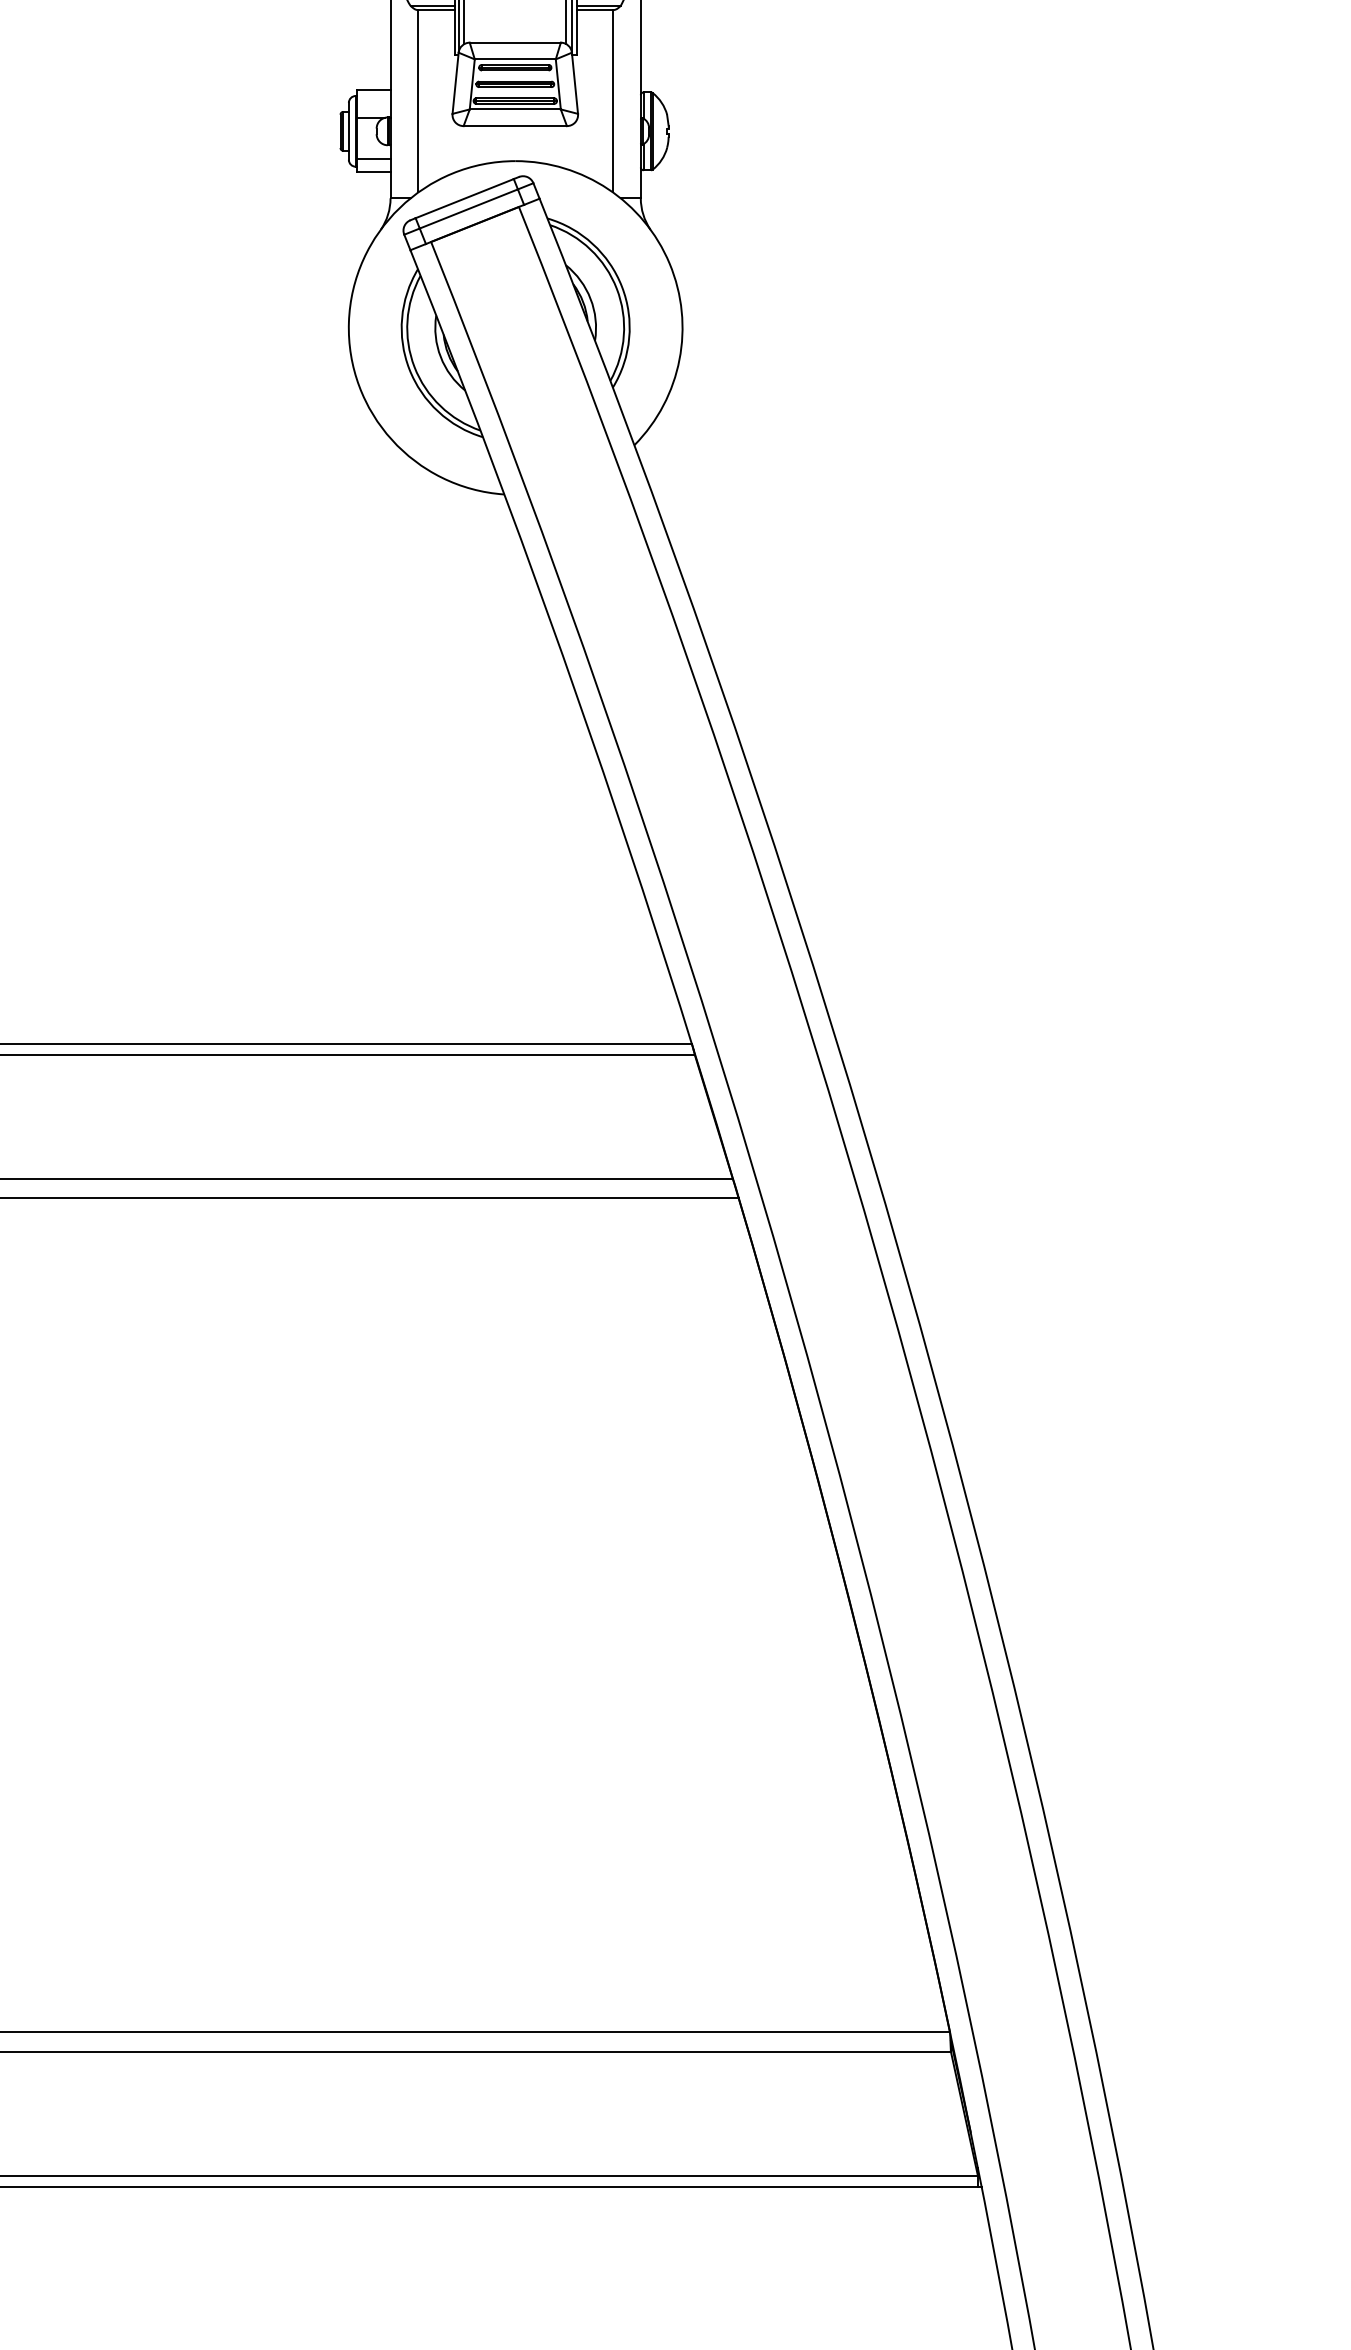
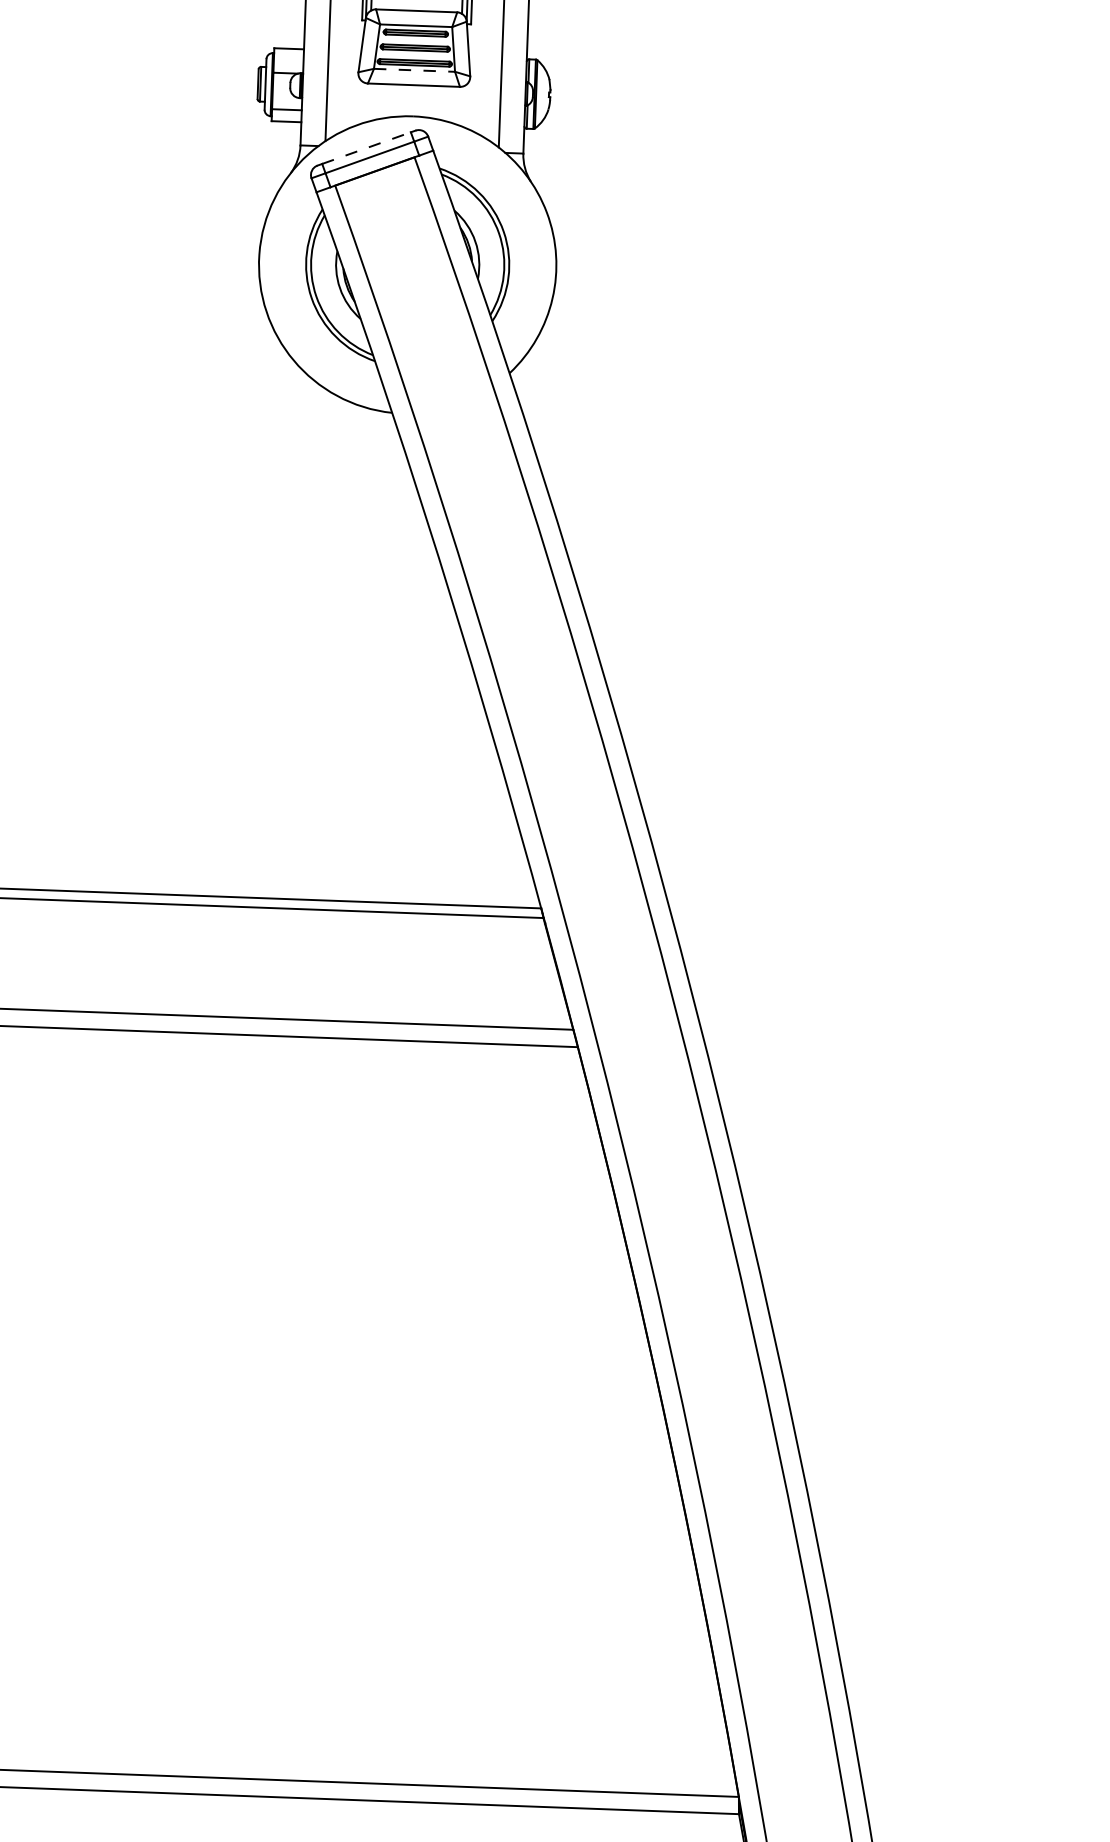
line: (515, 109) -> (414, 70), solid -> dashed
line: (464, 198) -> (366, 147), solid -> dashed

